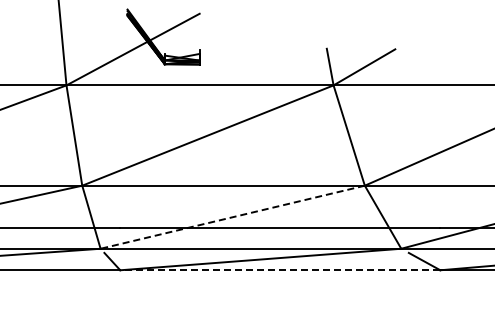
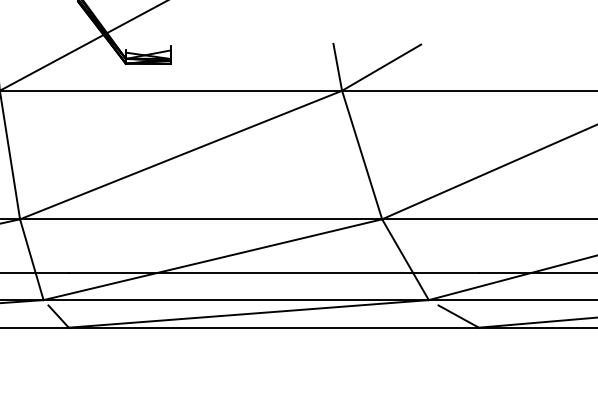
line: (232, 217) -> (212, 260), dashed -> solid
line: (279, 270) -> (272, 327), dashed -> solid

